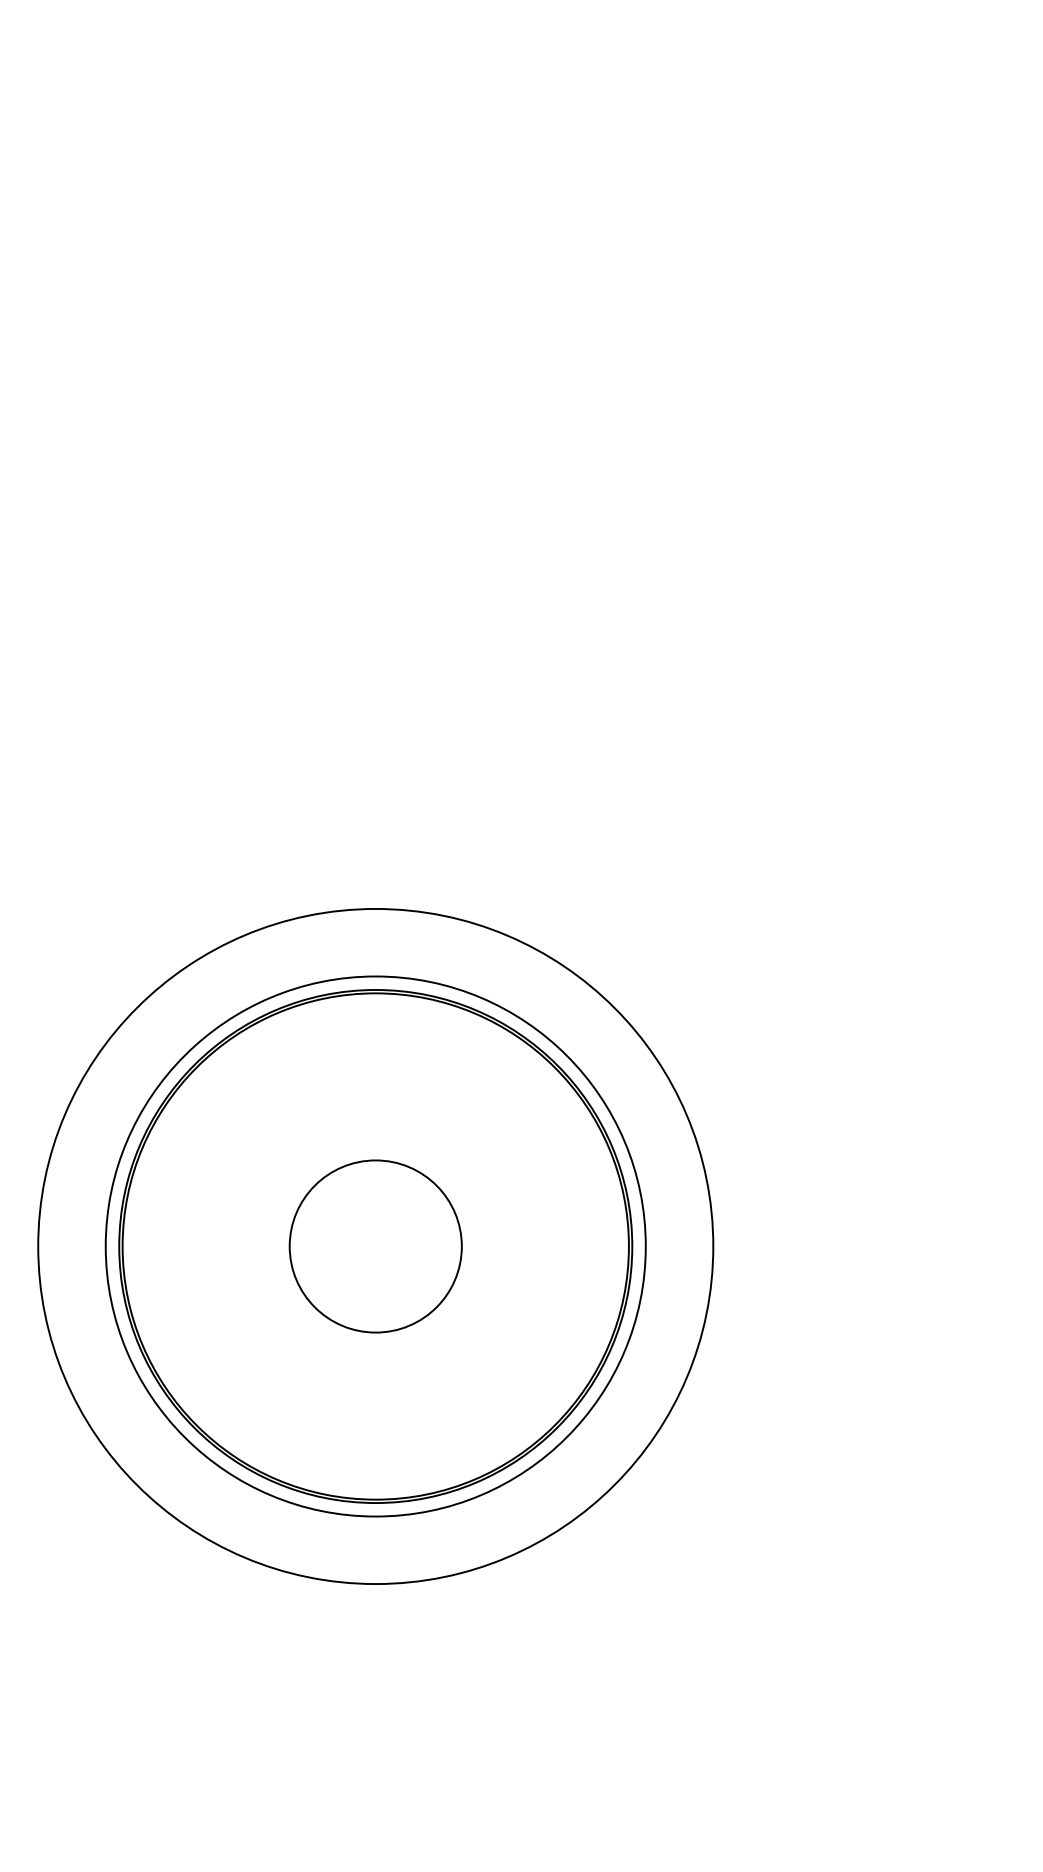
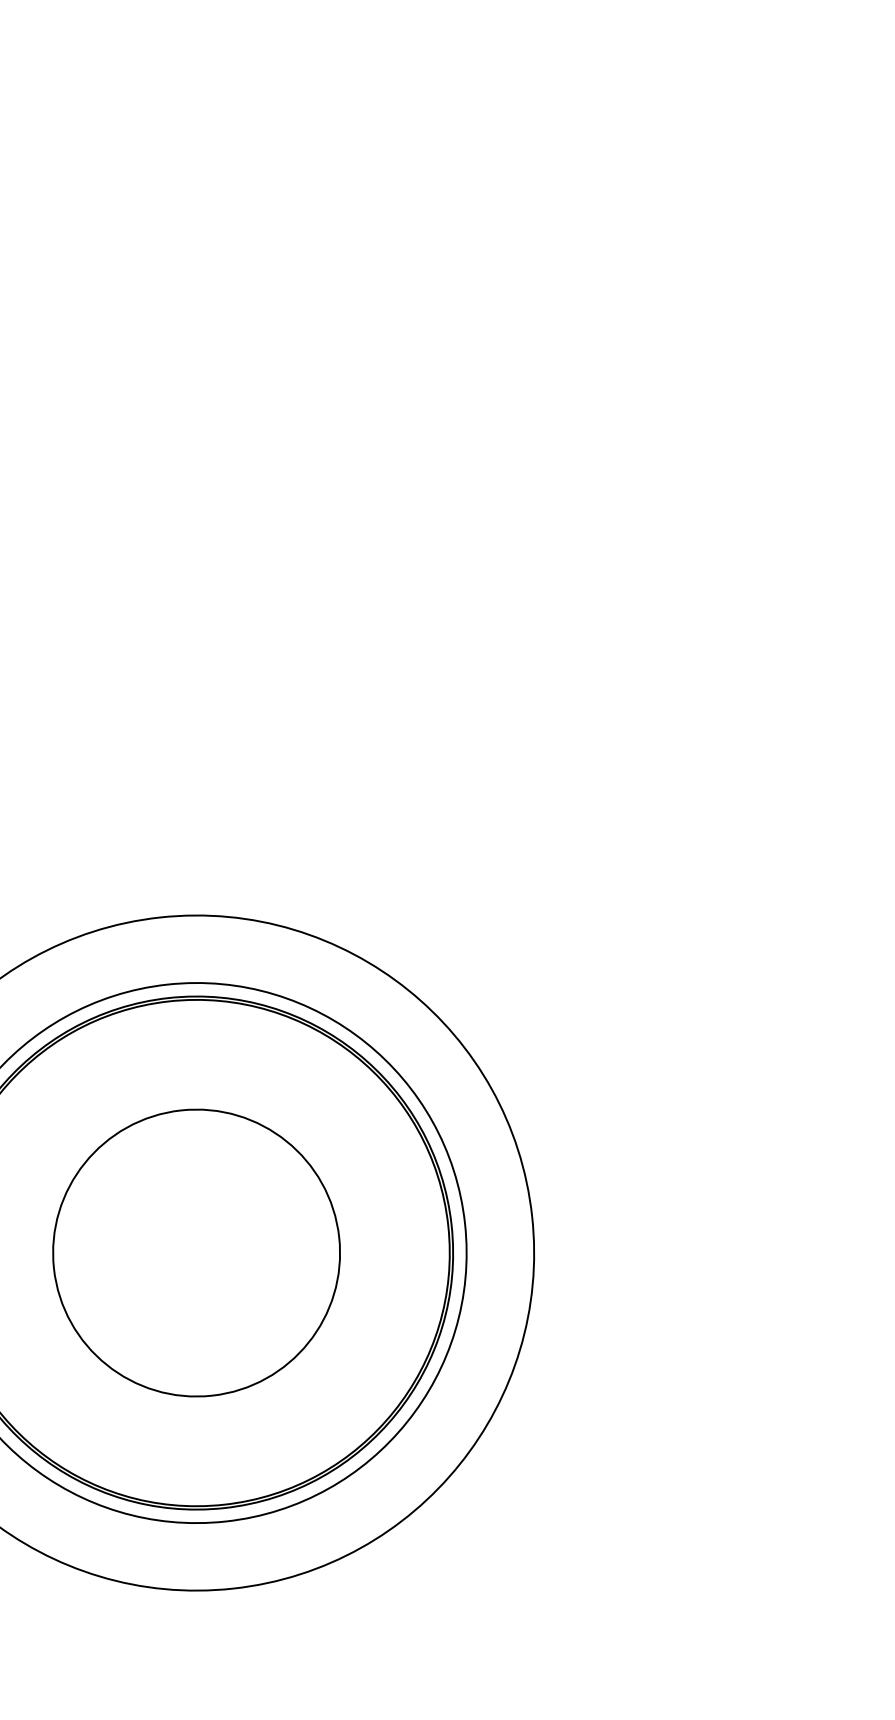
circle: (375, 1246) -> (196, 1253), size x1.67

